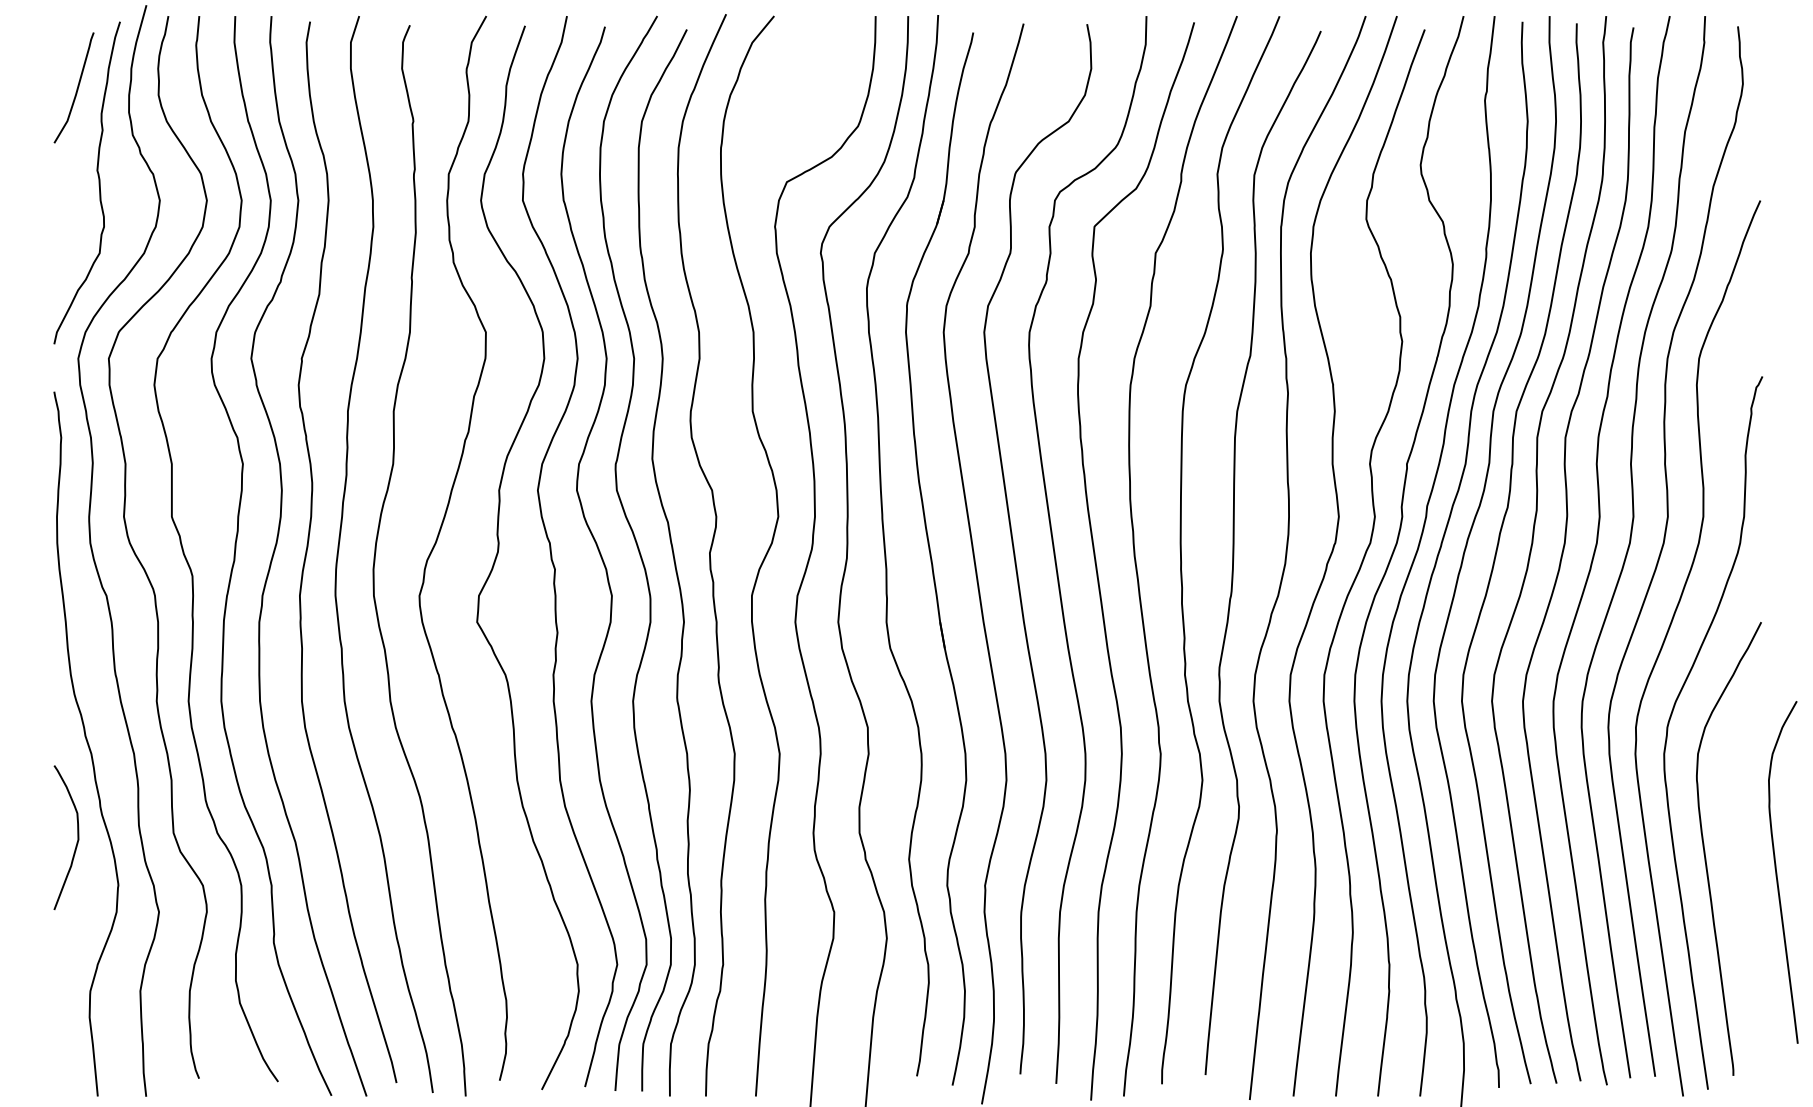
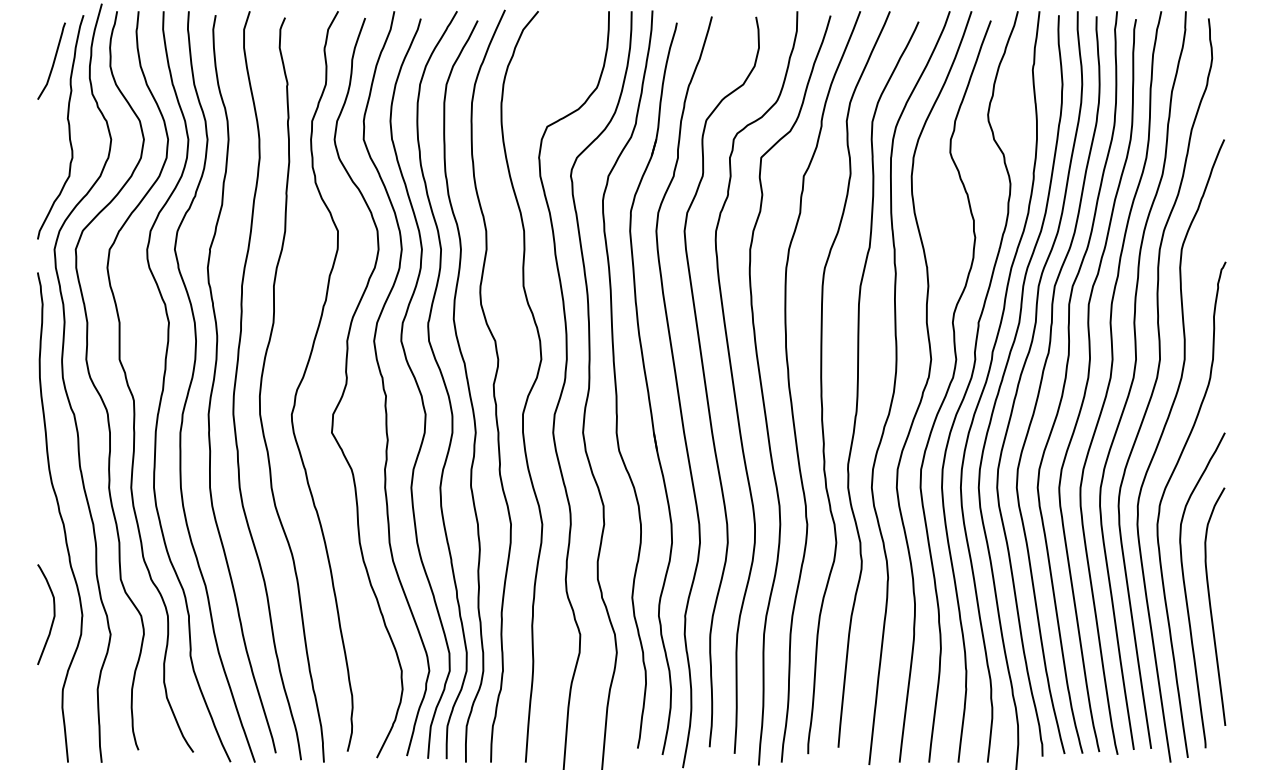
curve: (76, 837) -> (53, 614), moved
curve: (1777, 871) -> (1211, 606), moved

